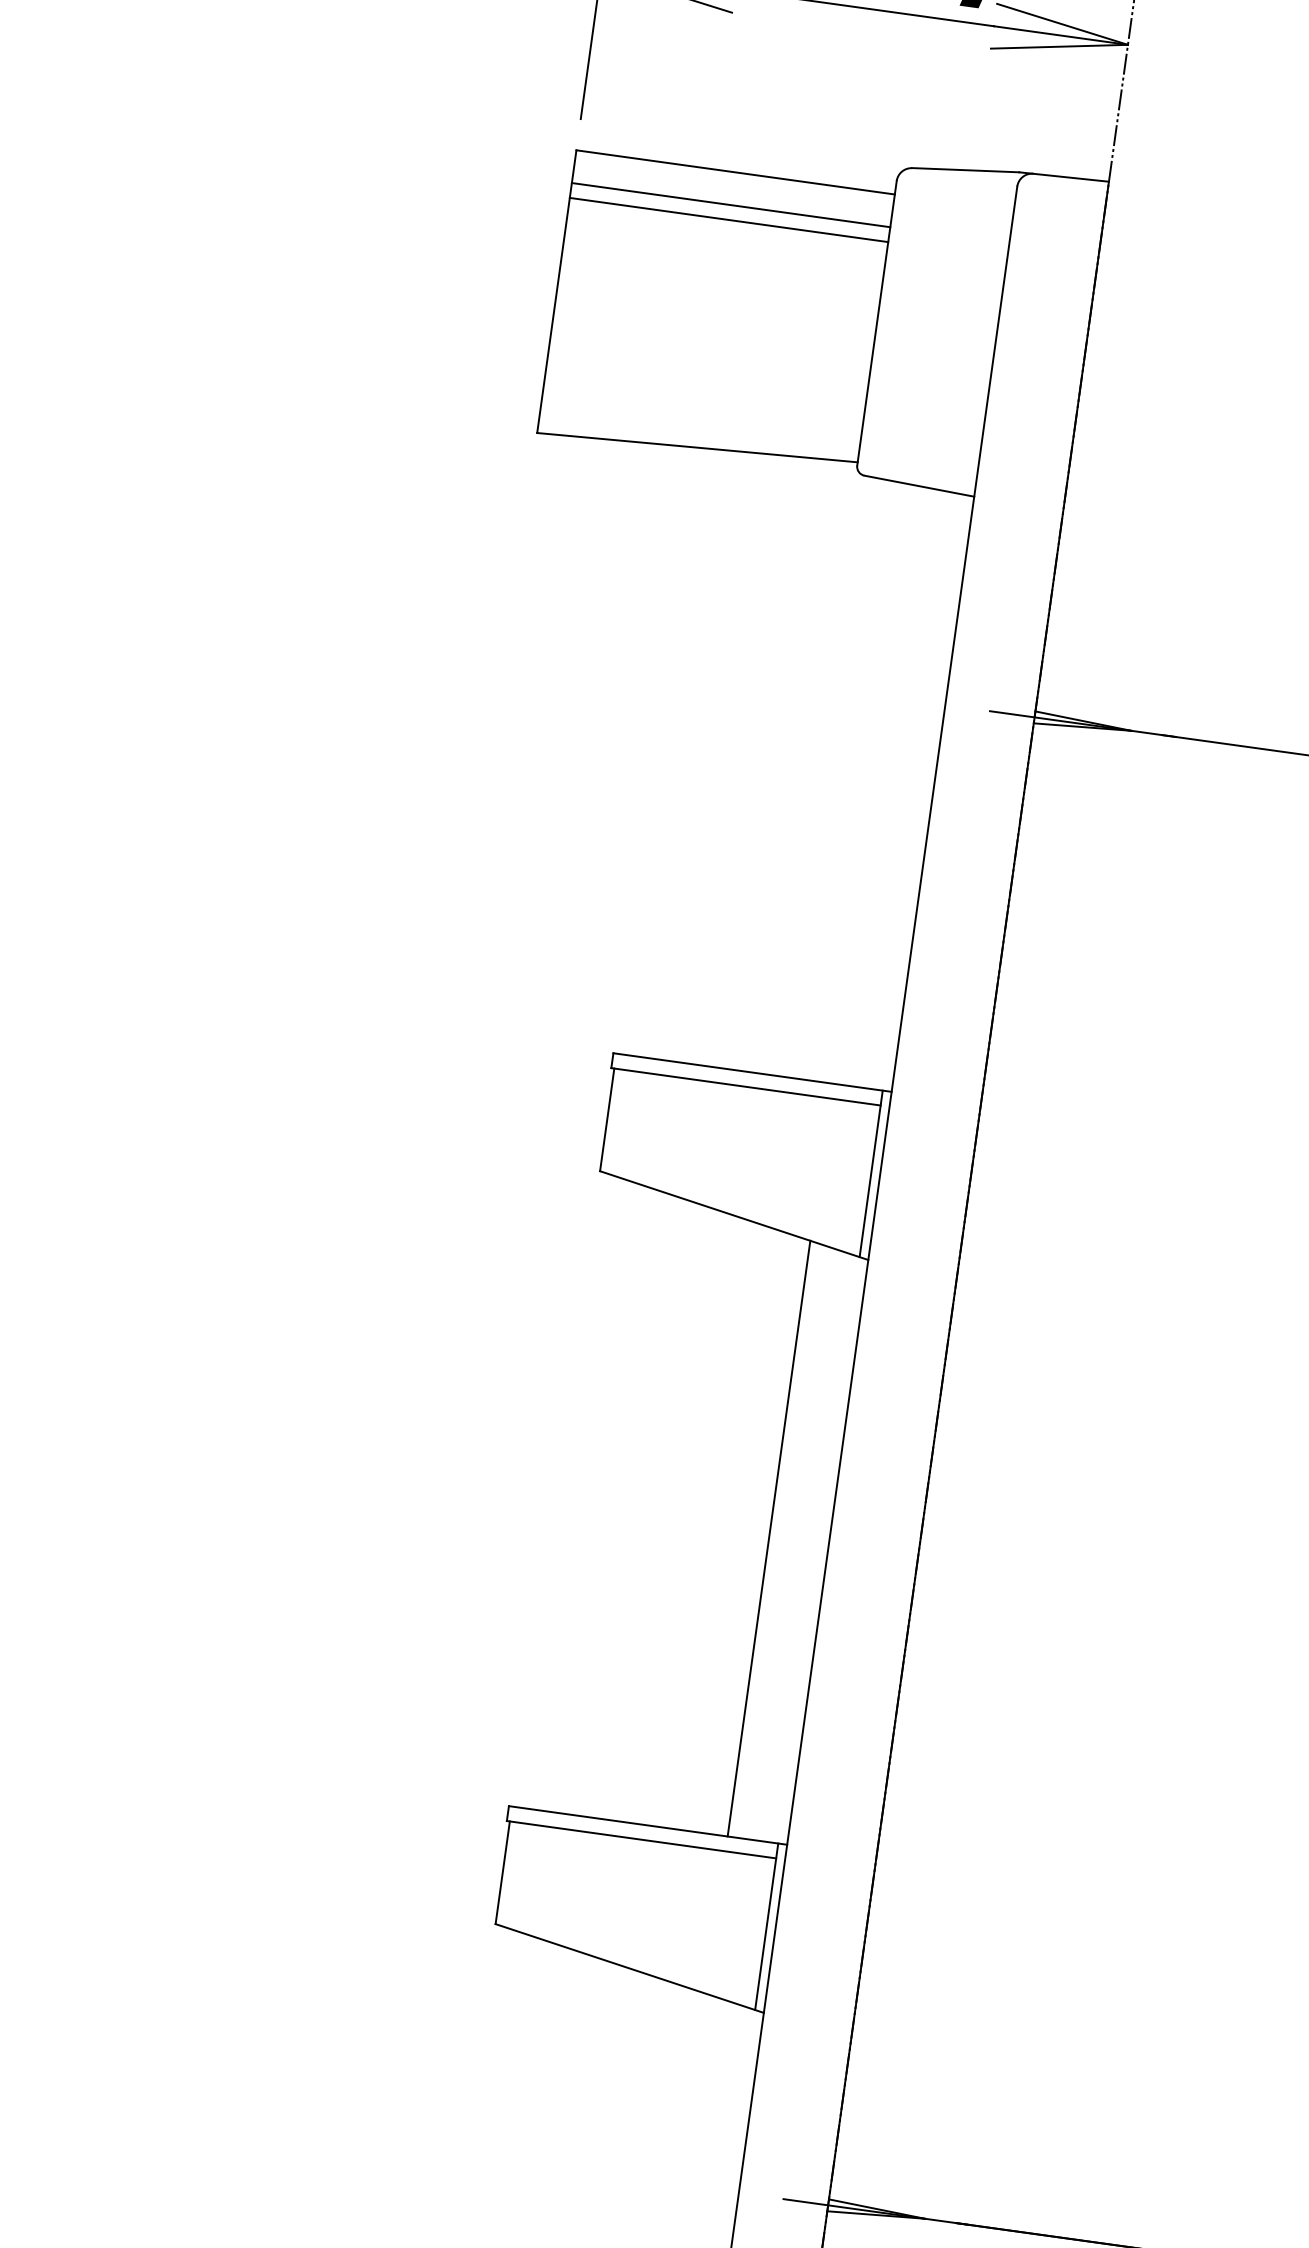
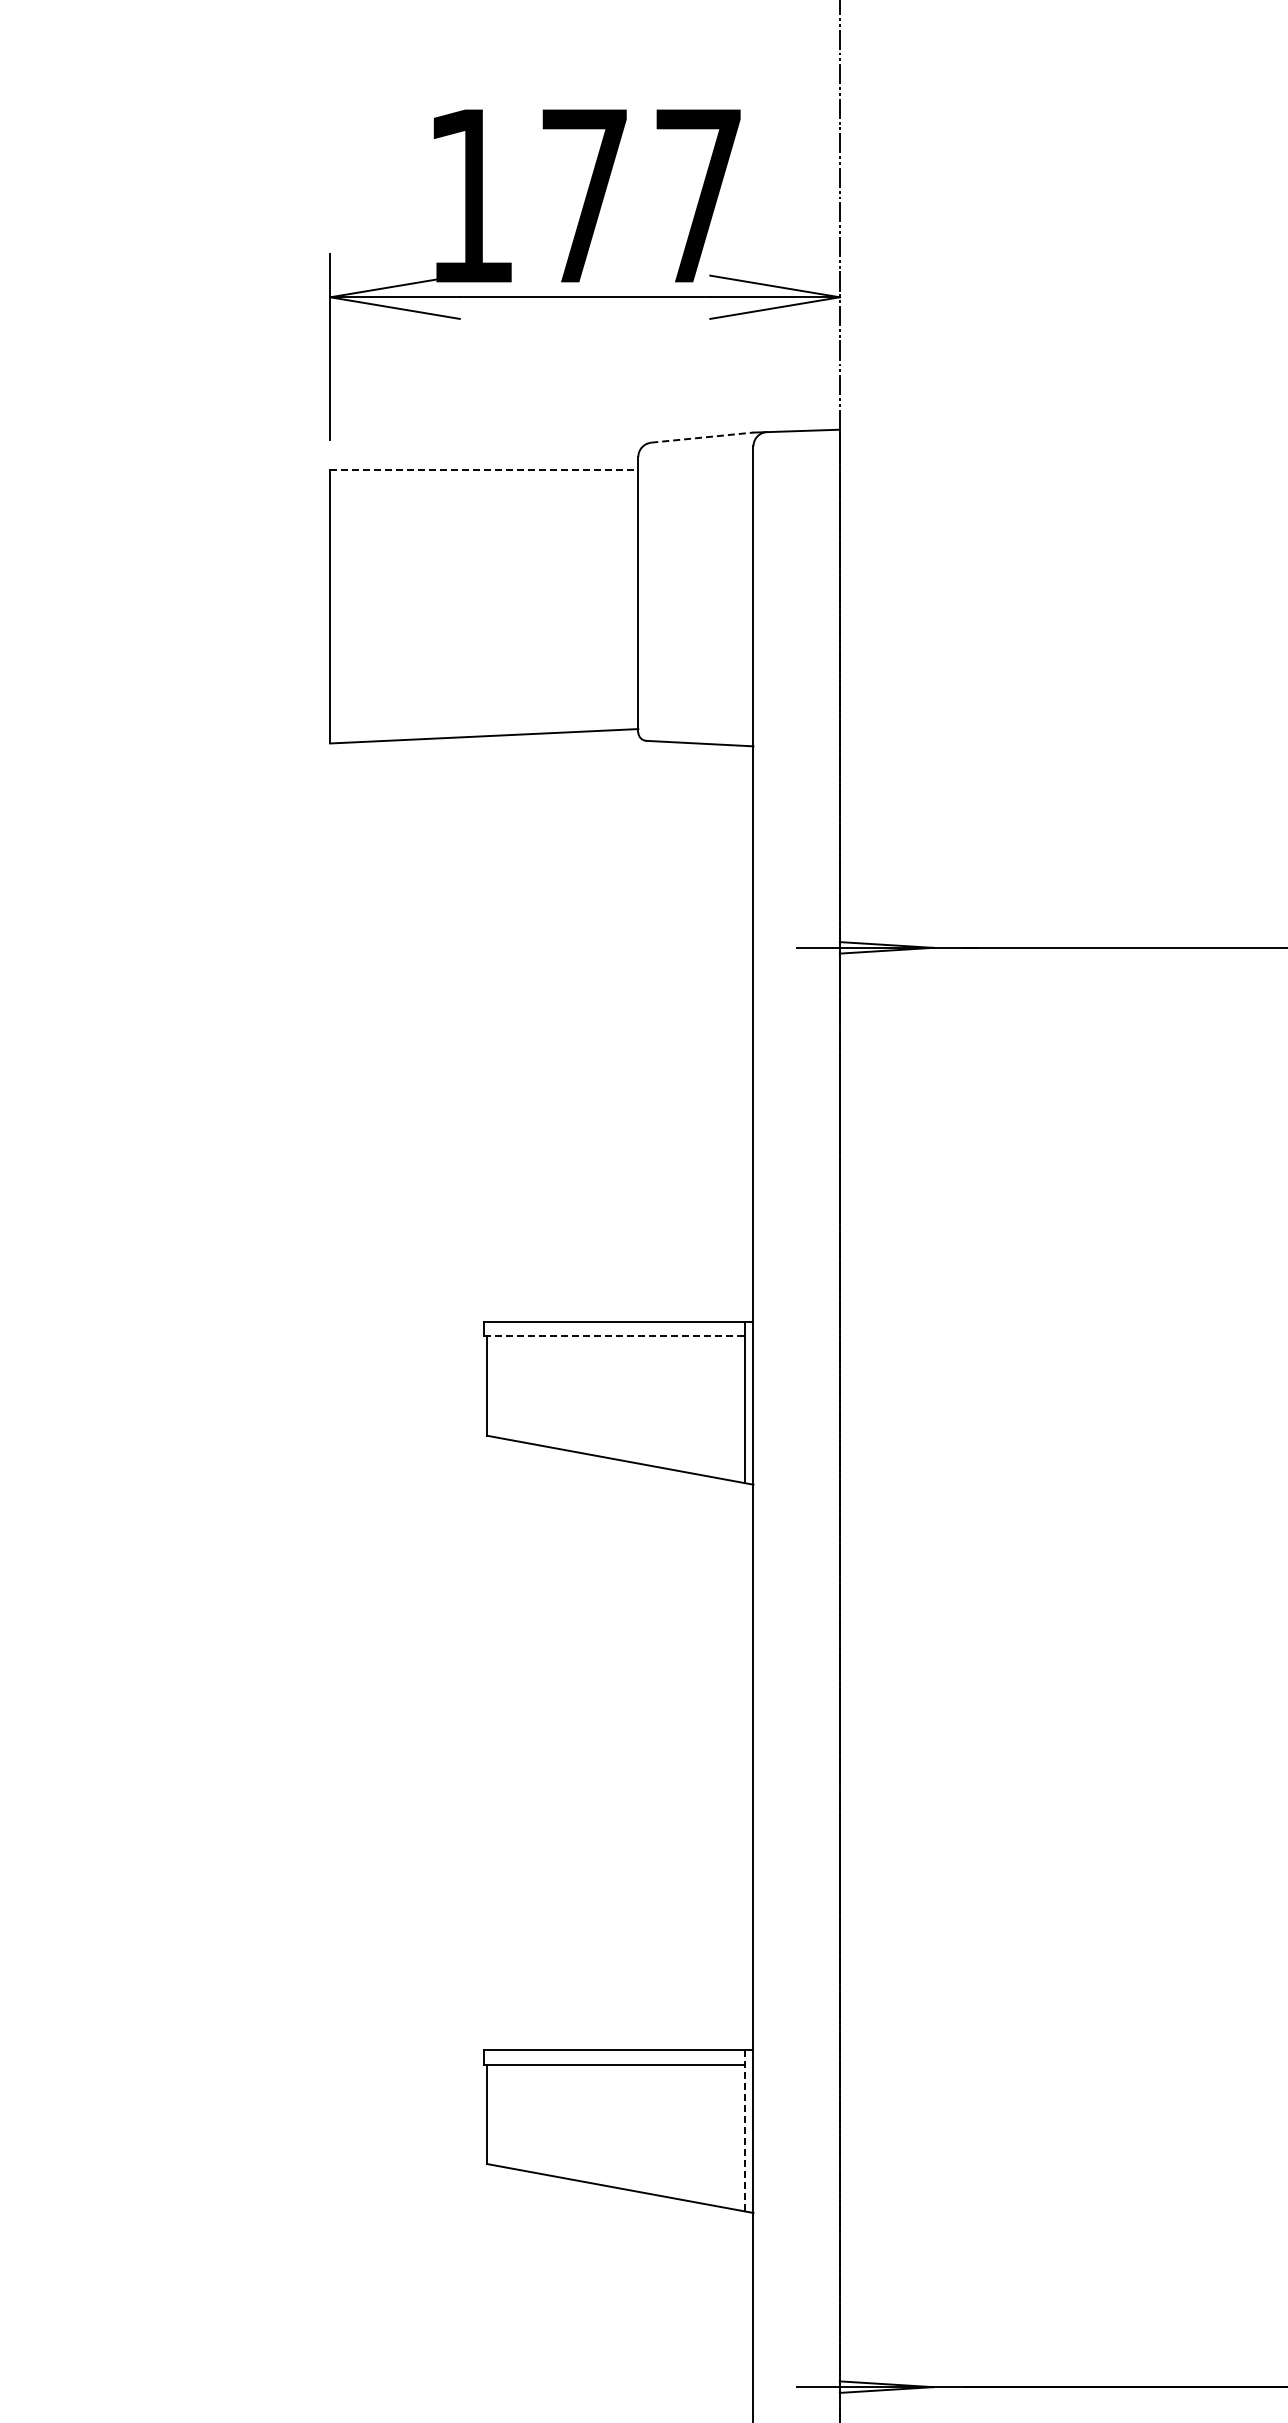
line: (965, 170) -> (702, 437), solid -> dashed
line: (735, 172) -> (484, 470), solid -> dashed
line: (731, 204) -> (484, 501), removed
line: (729, 220) -> (484, 516), removed
line: (746, 1086) -> (615, 1336), solid -> dashed
line: (768, 1538) -> (695, 1762), removed
line: (766, 1927) -> (744, 2131), solid -> dashed

